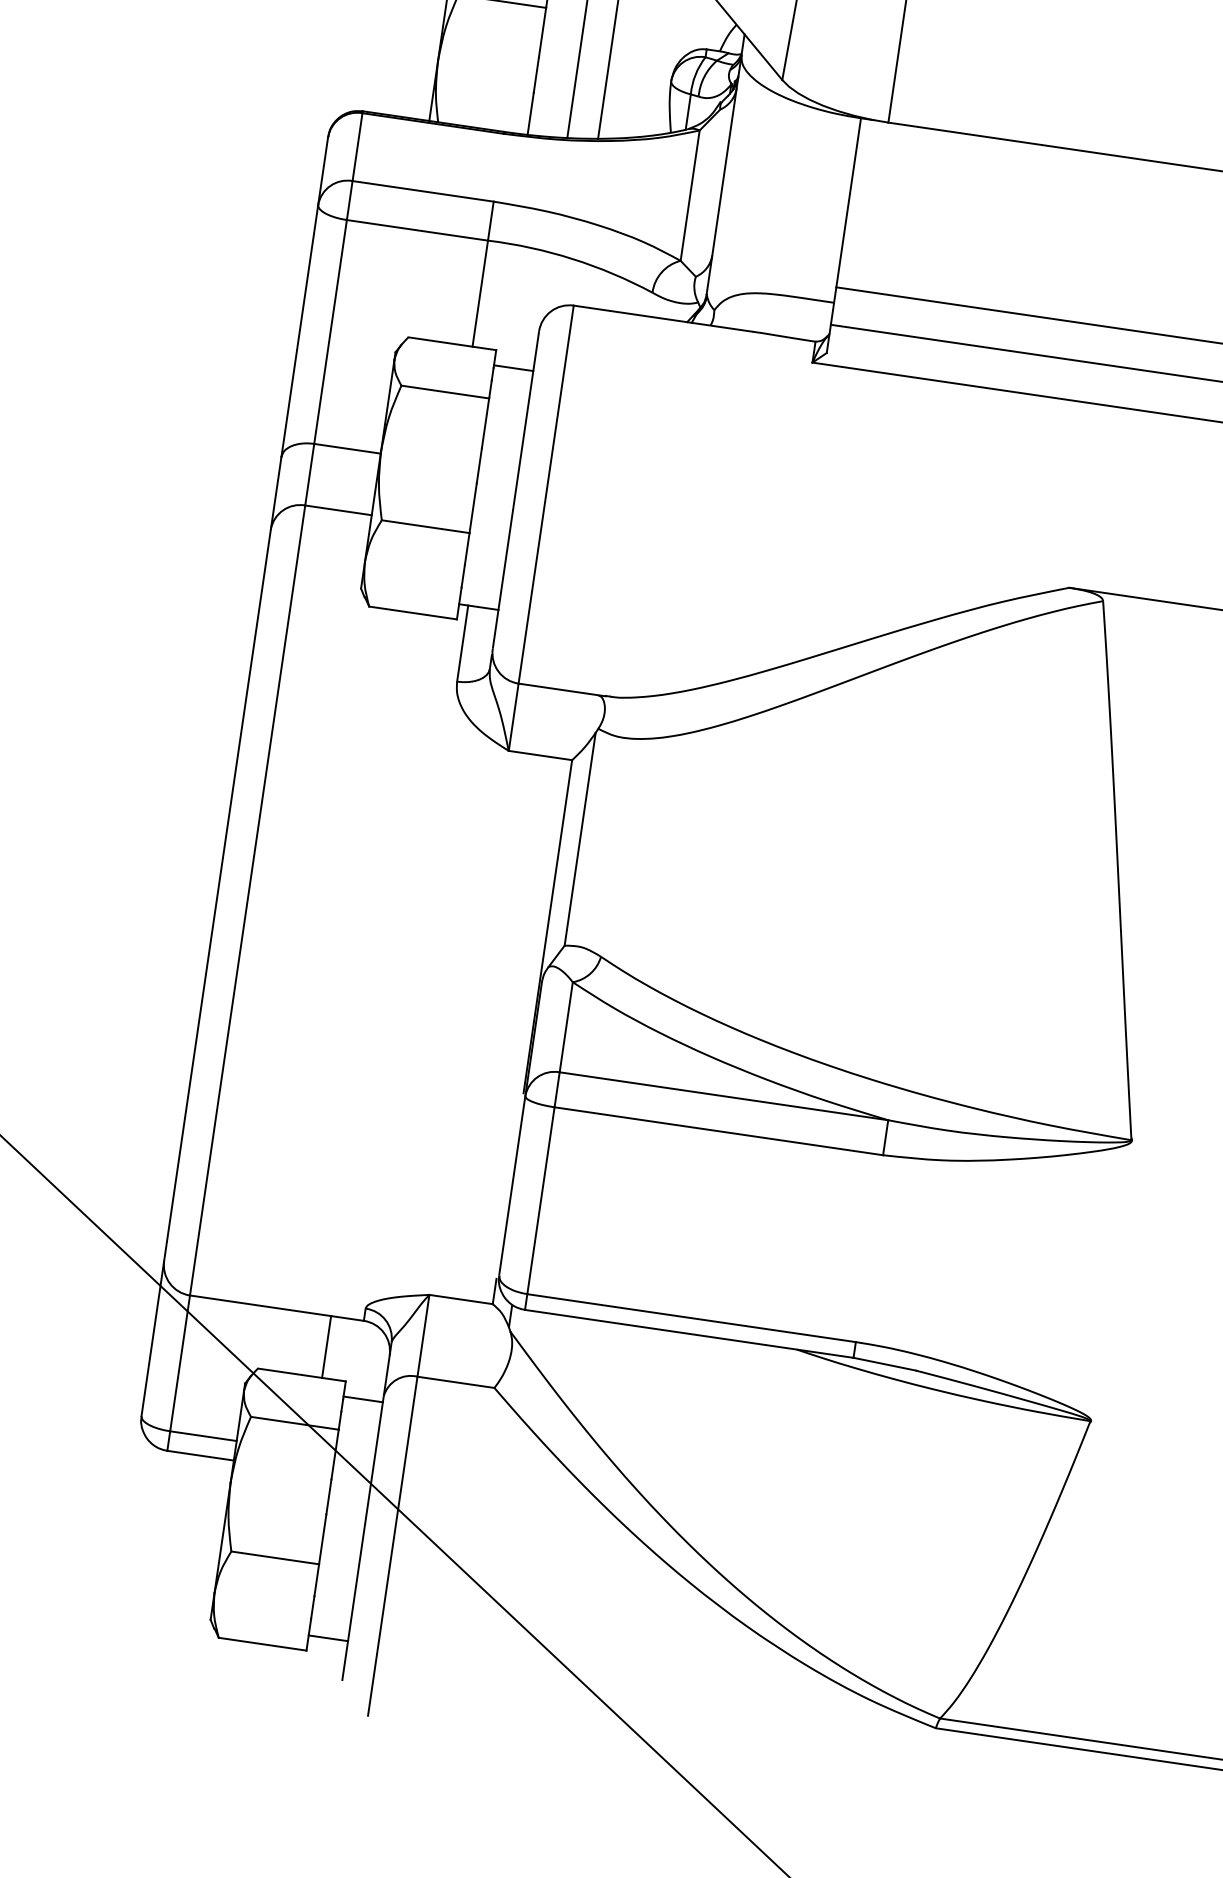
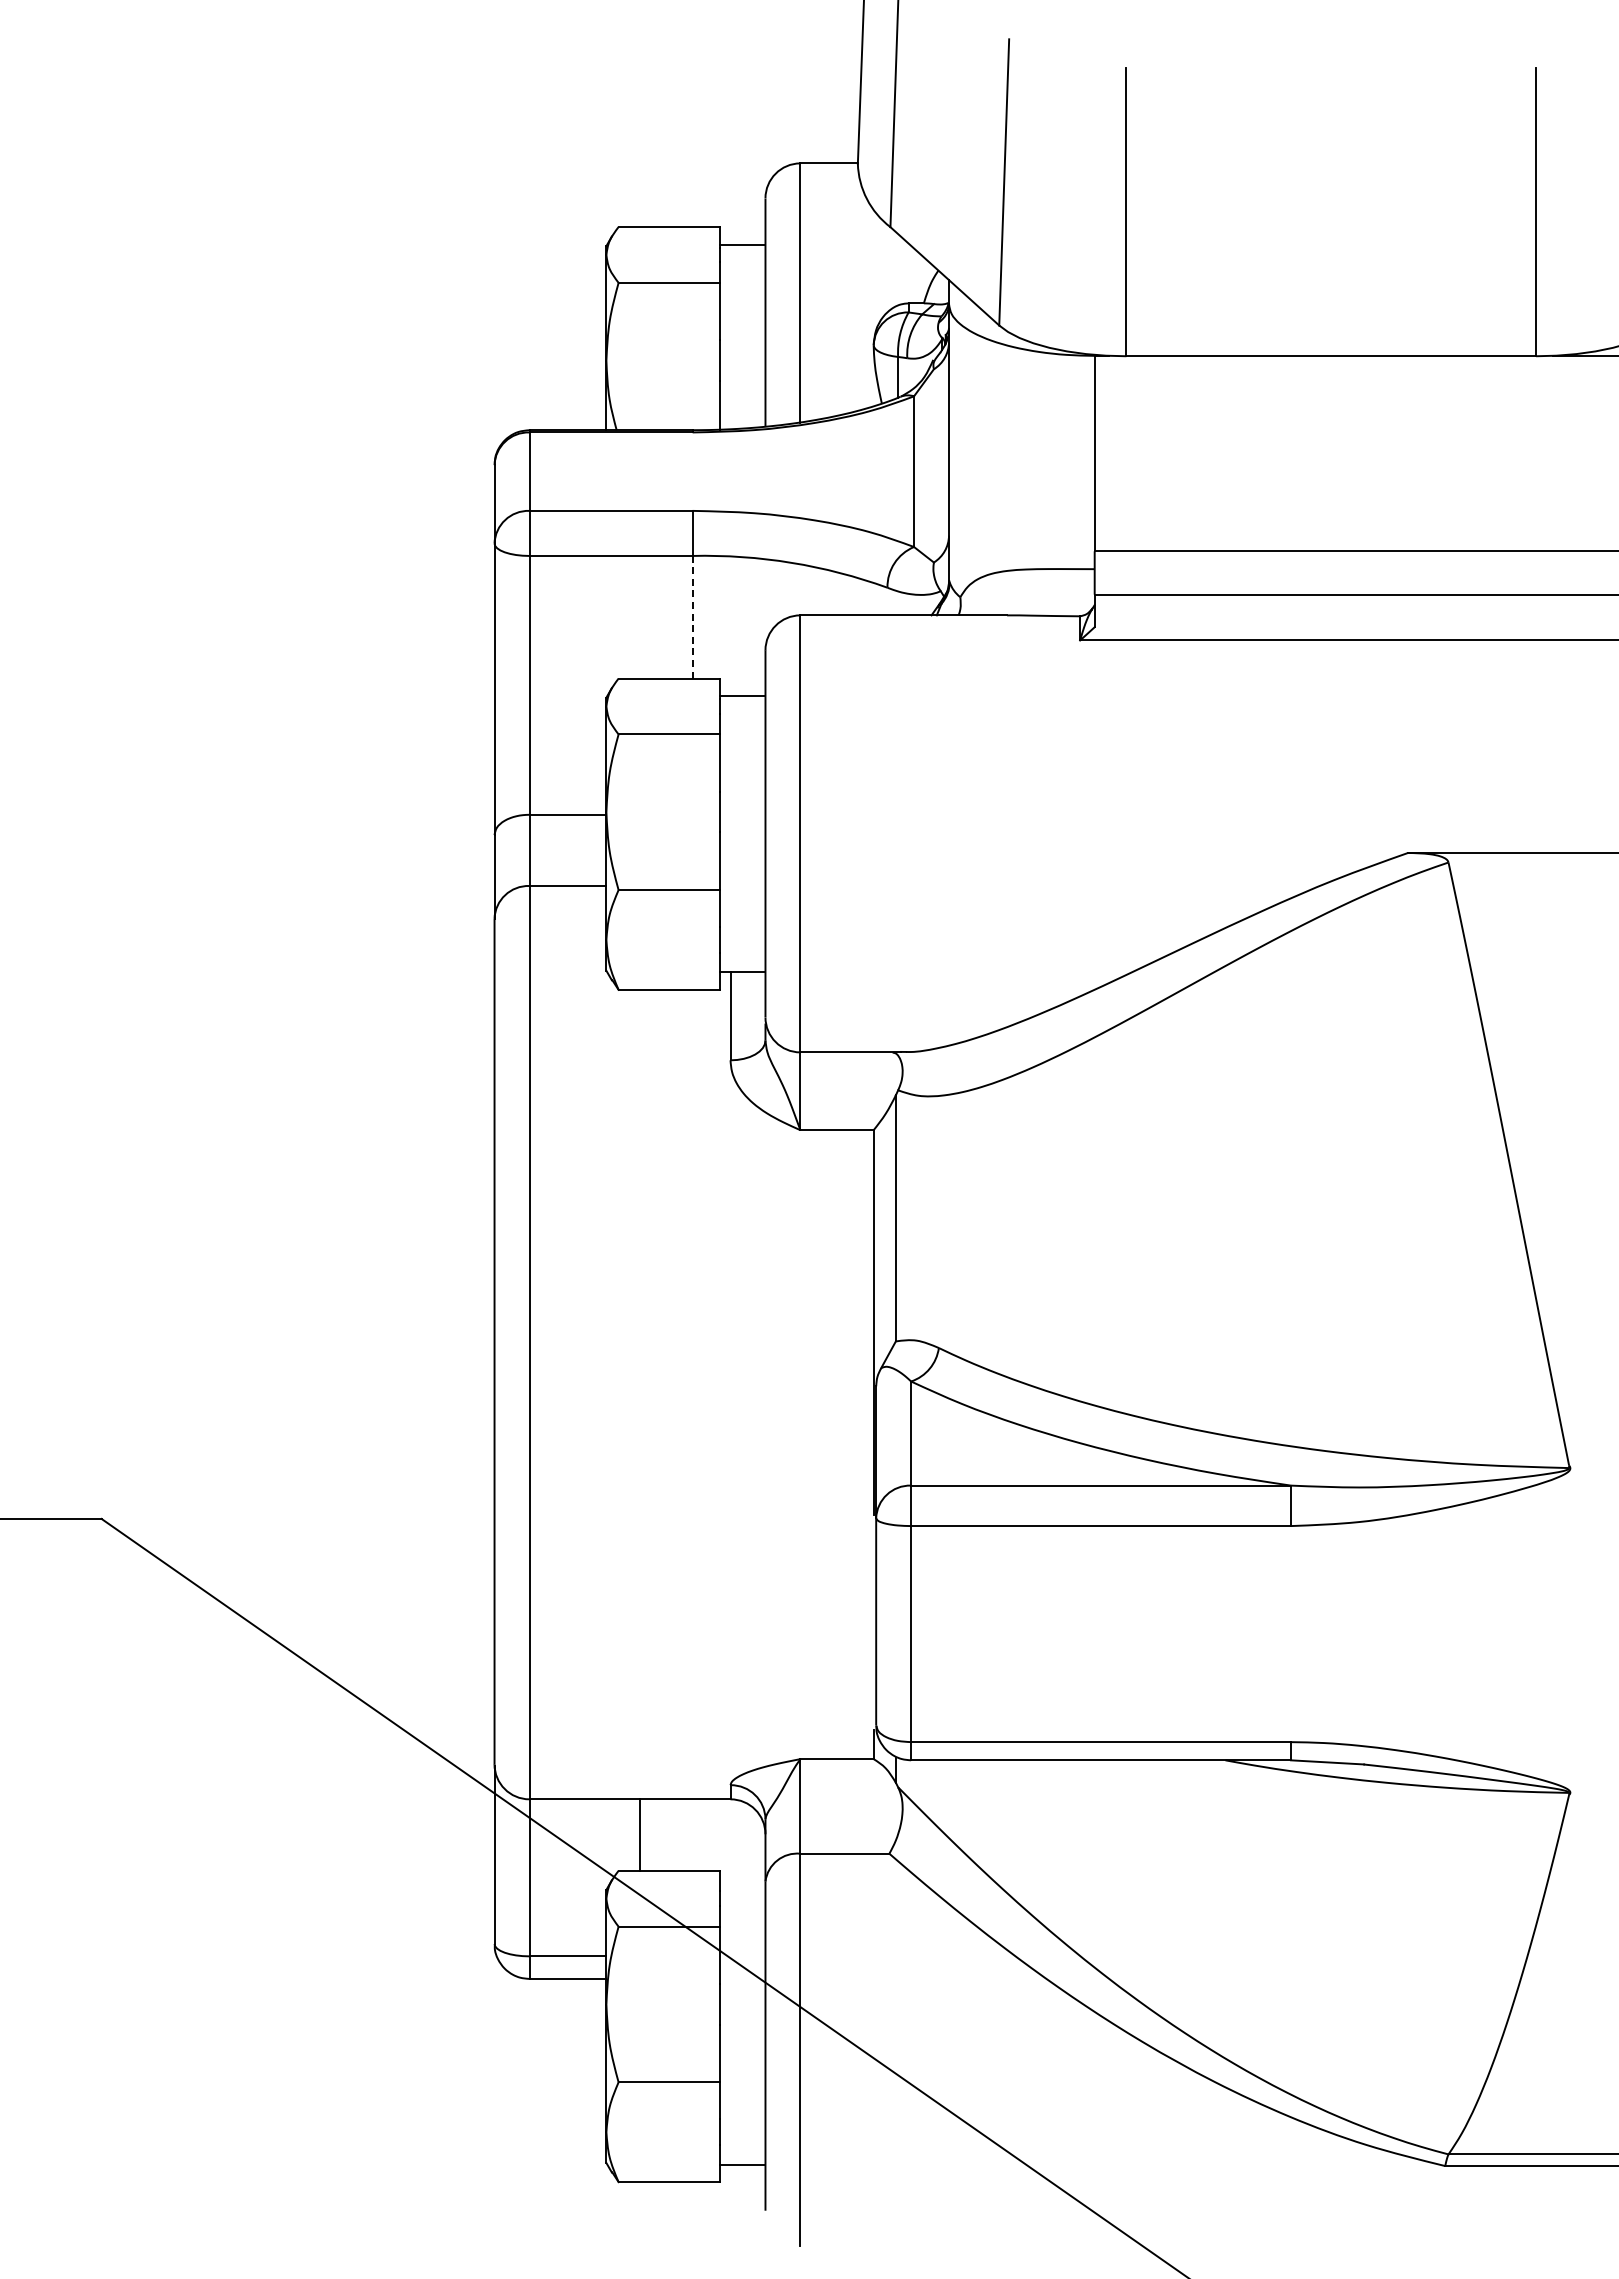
line: (480, 292) -> (692, 616), solid -> dashed
line: (326, 1346) -> (639, 1834), moved
line: (362, 1399) -> (742, 1888), removed

